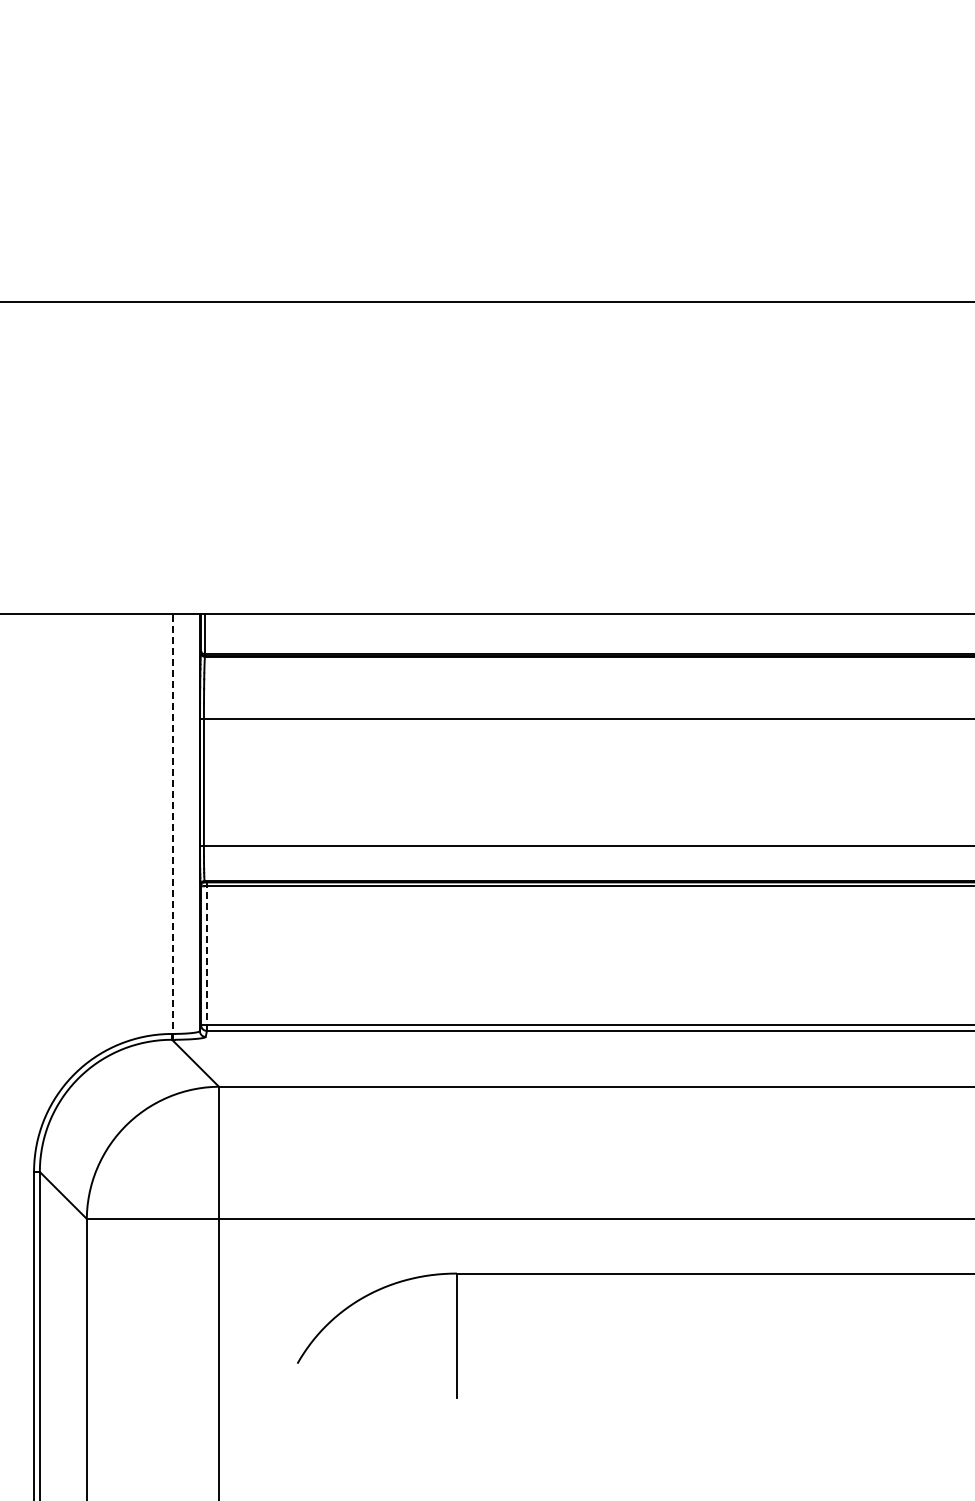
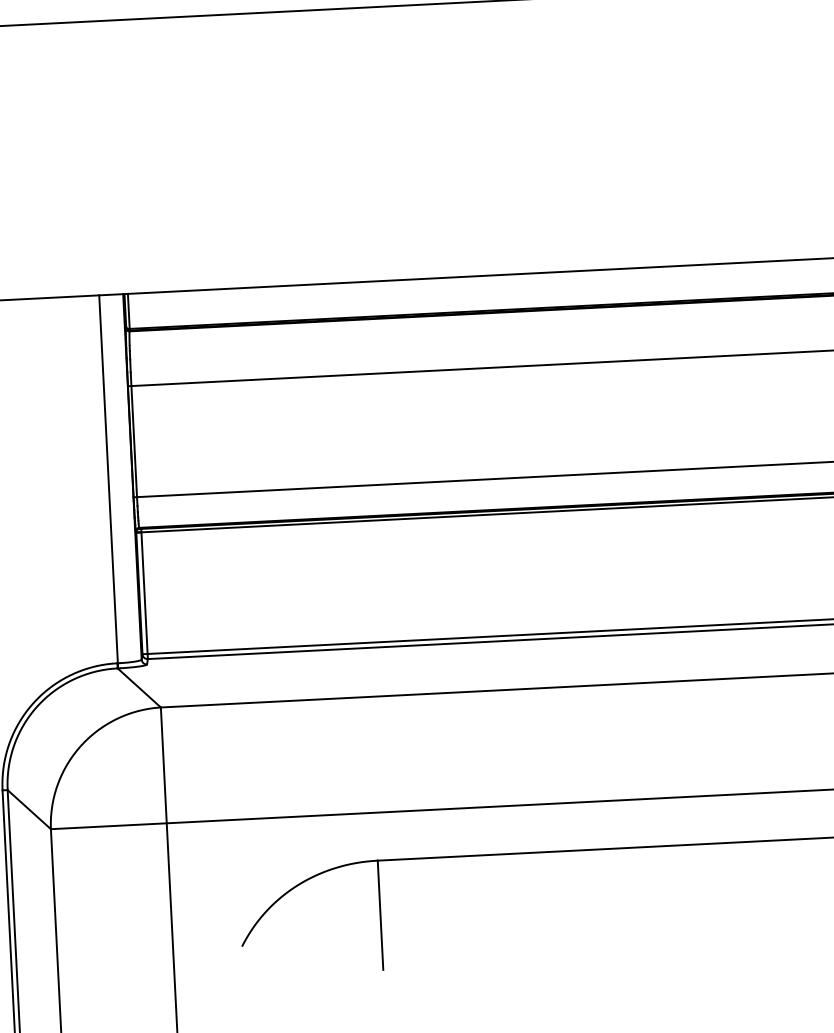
line: (172, 826) -> (108, 481), dashed -> solid
line: (206, 956) -> (144, 593), dashed -> solid

